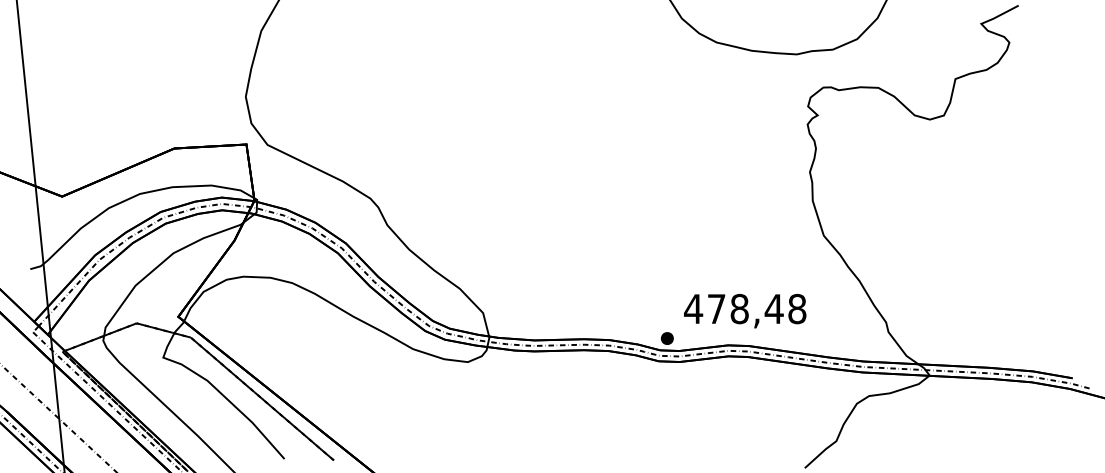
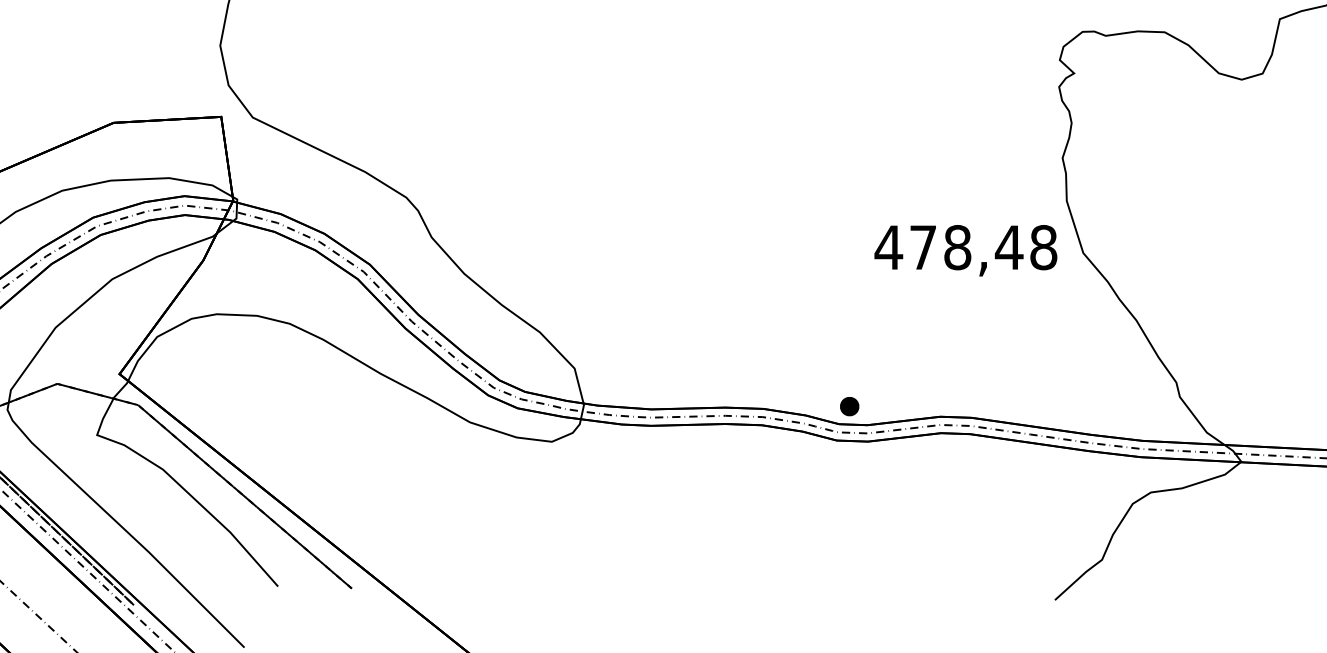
text: (745, 311) -> (966, 251), moved

